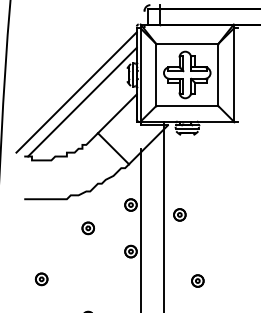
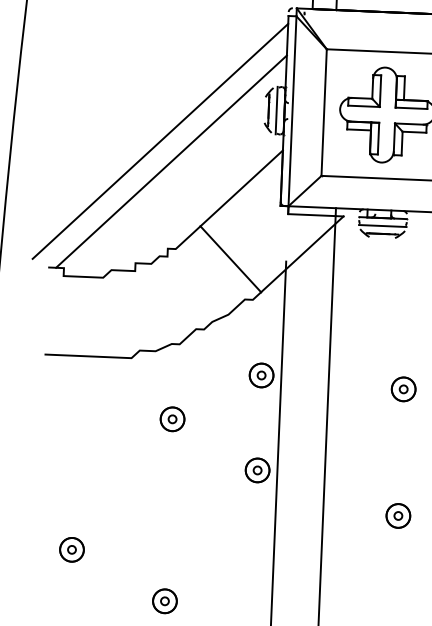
part: (179, 214) -> (403, 388), moved
part: (41, 279) -> (71, 550), moved
part: (197, 280) -> (397, 514), moved

